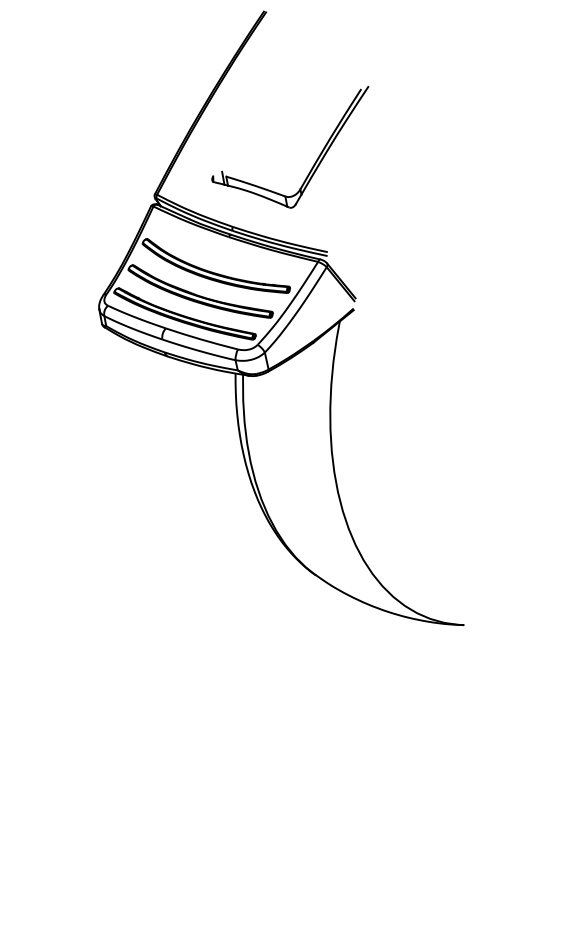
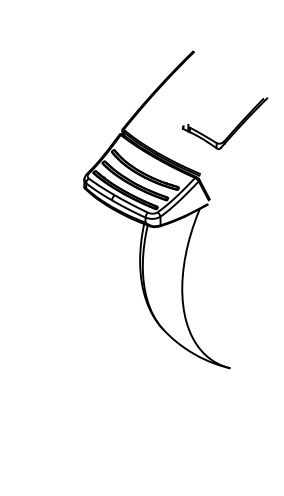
part: (311, 165) -> (232, 130), moved

